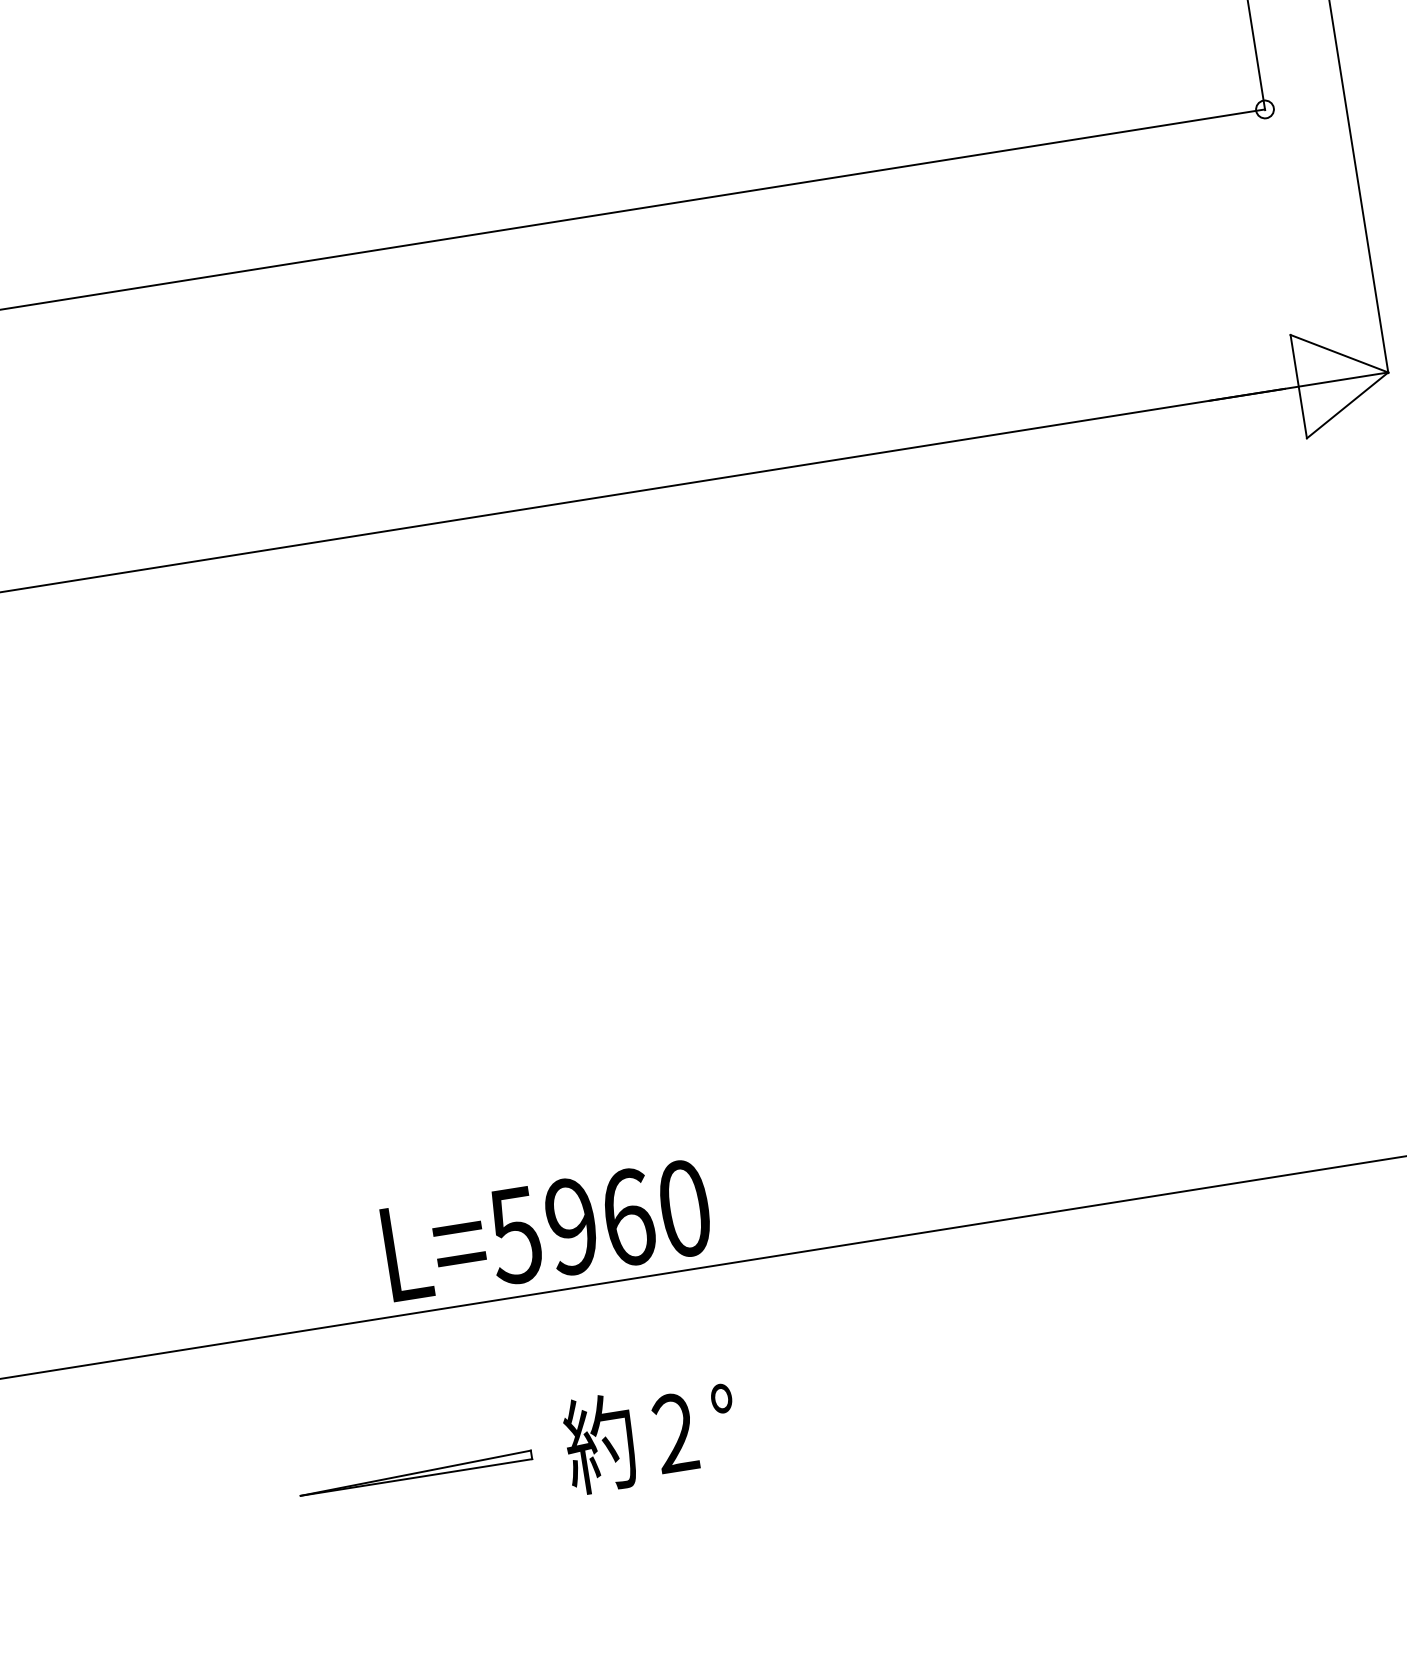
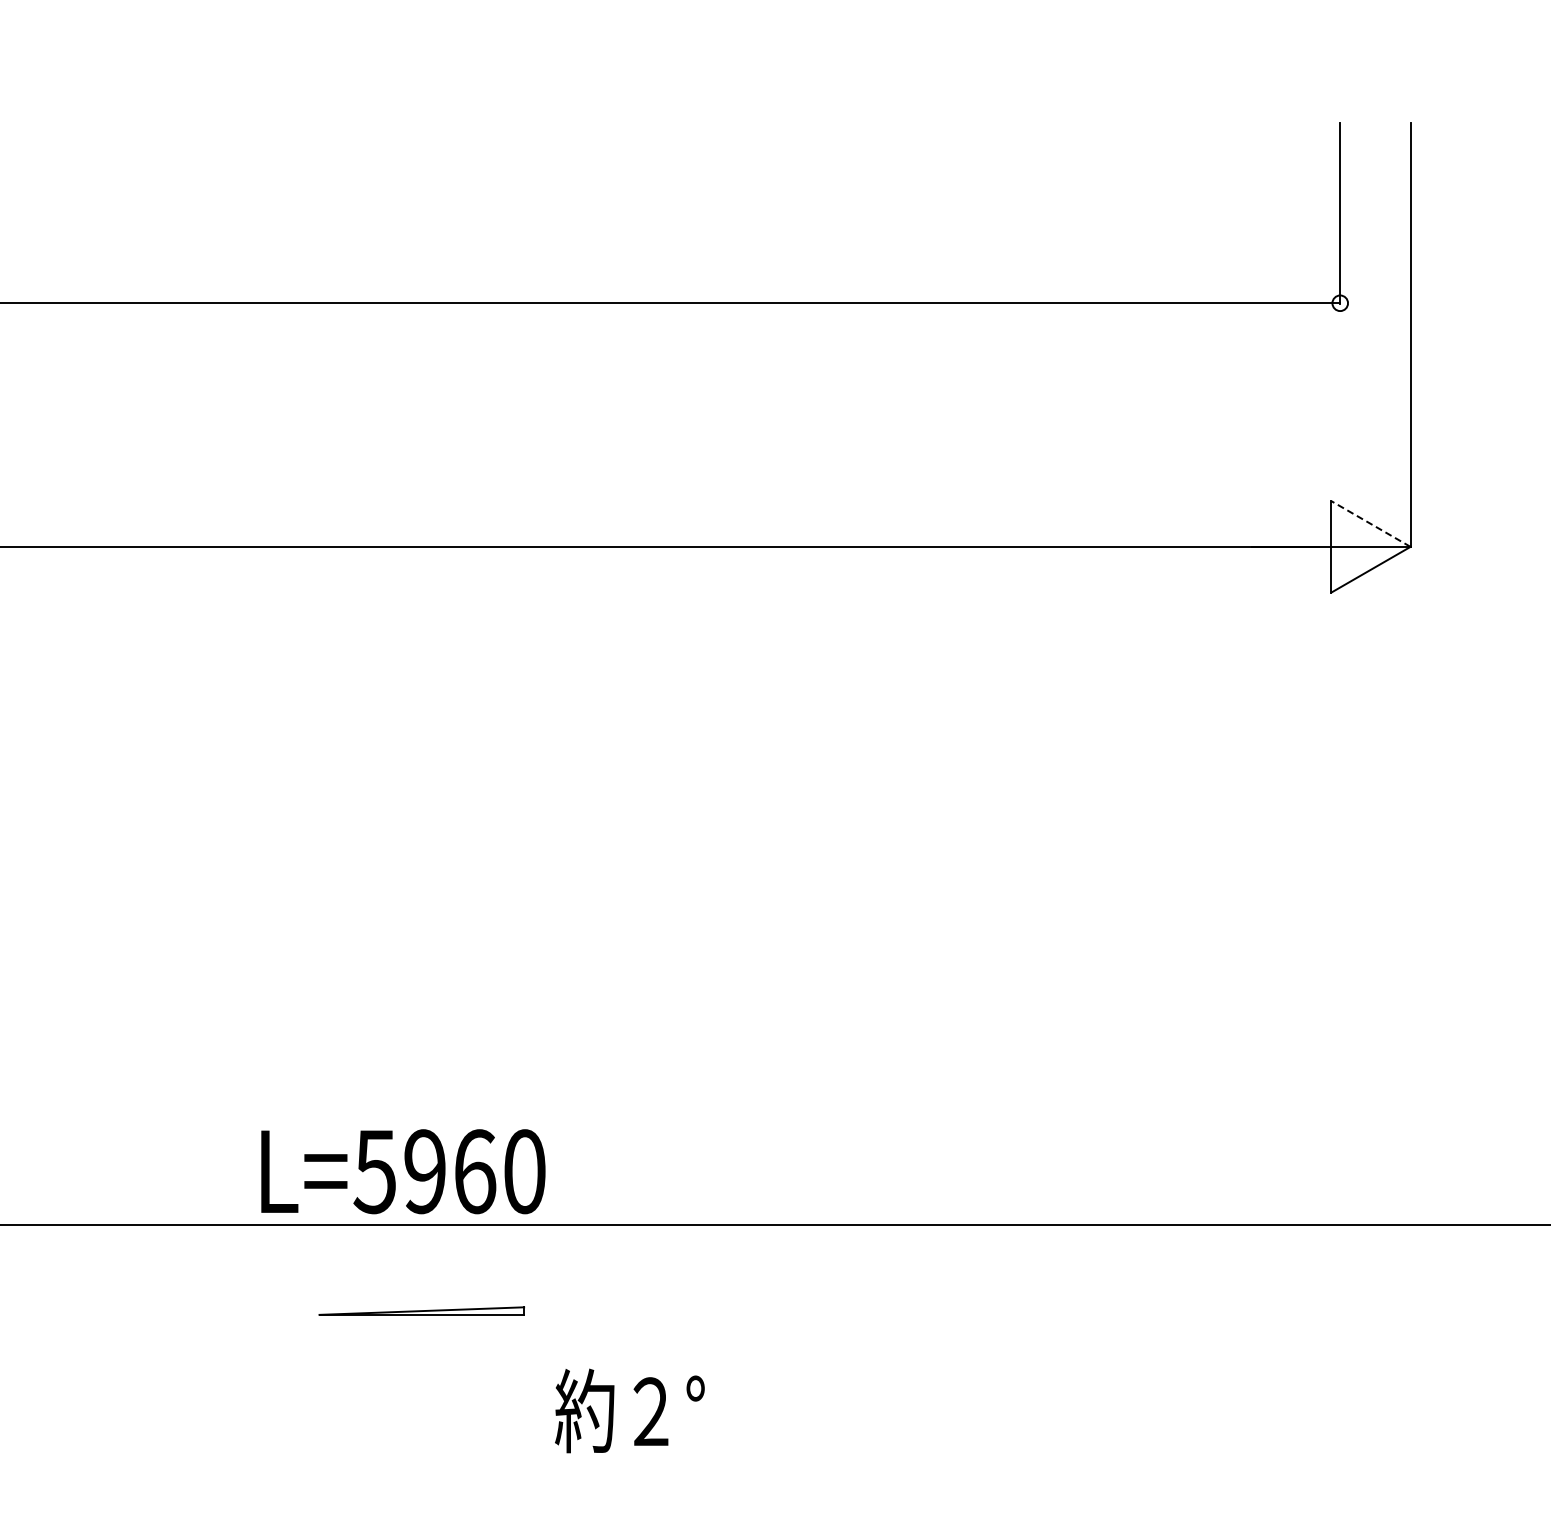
line: (1340, 354) -> (1371, 524), solid -> dashed
text: (547, 1230) -> (403, 1171), moved
text: (650, 1435) -> (629, 1410), moved
part: (415, 1472) -> (421, 1310), moved

